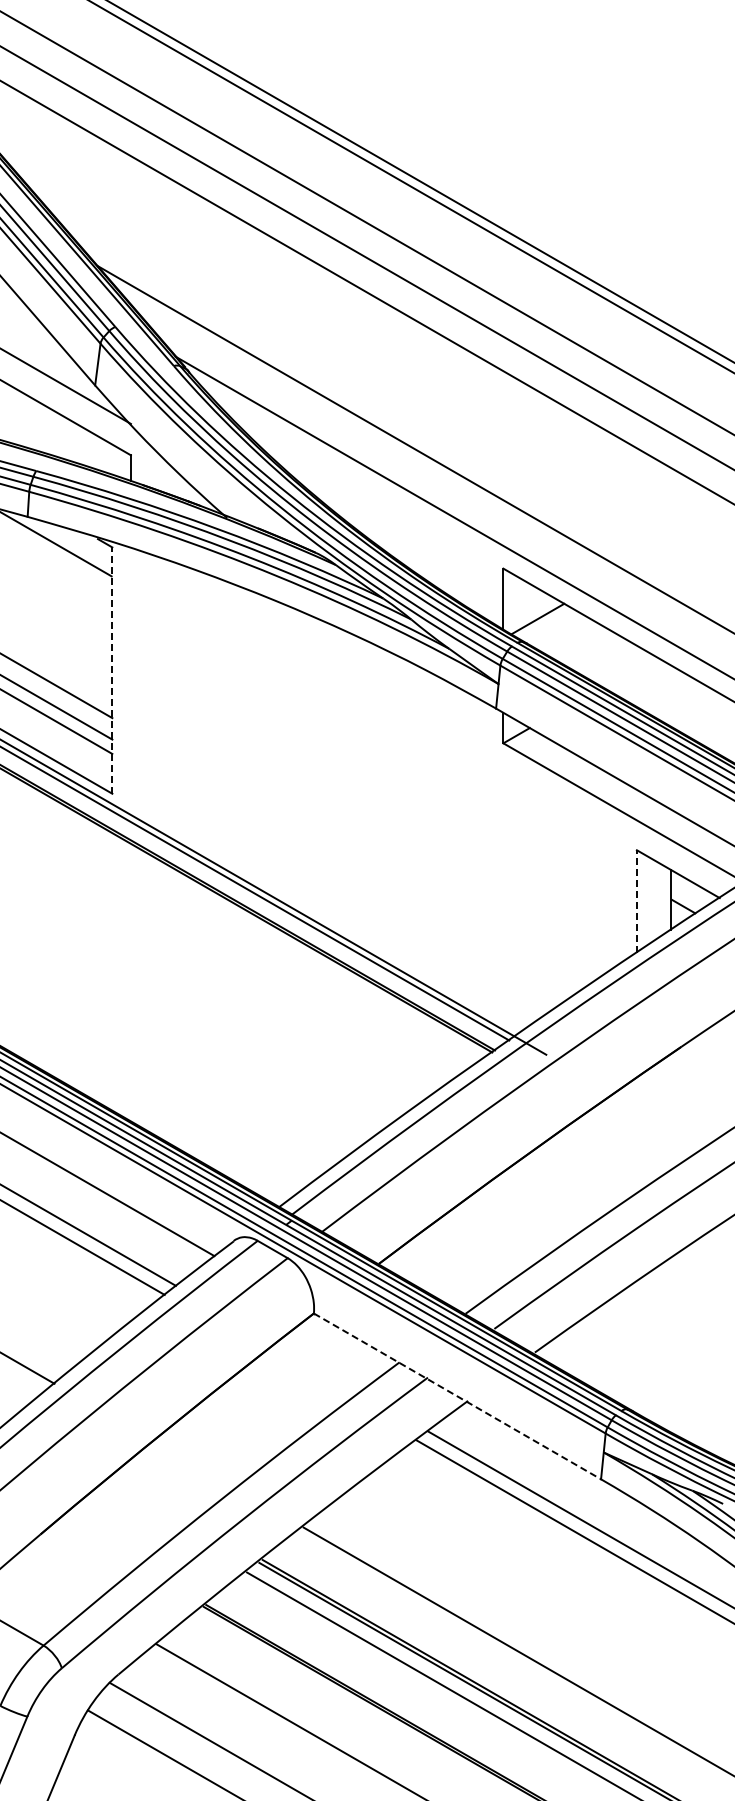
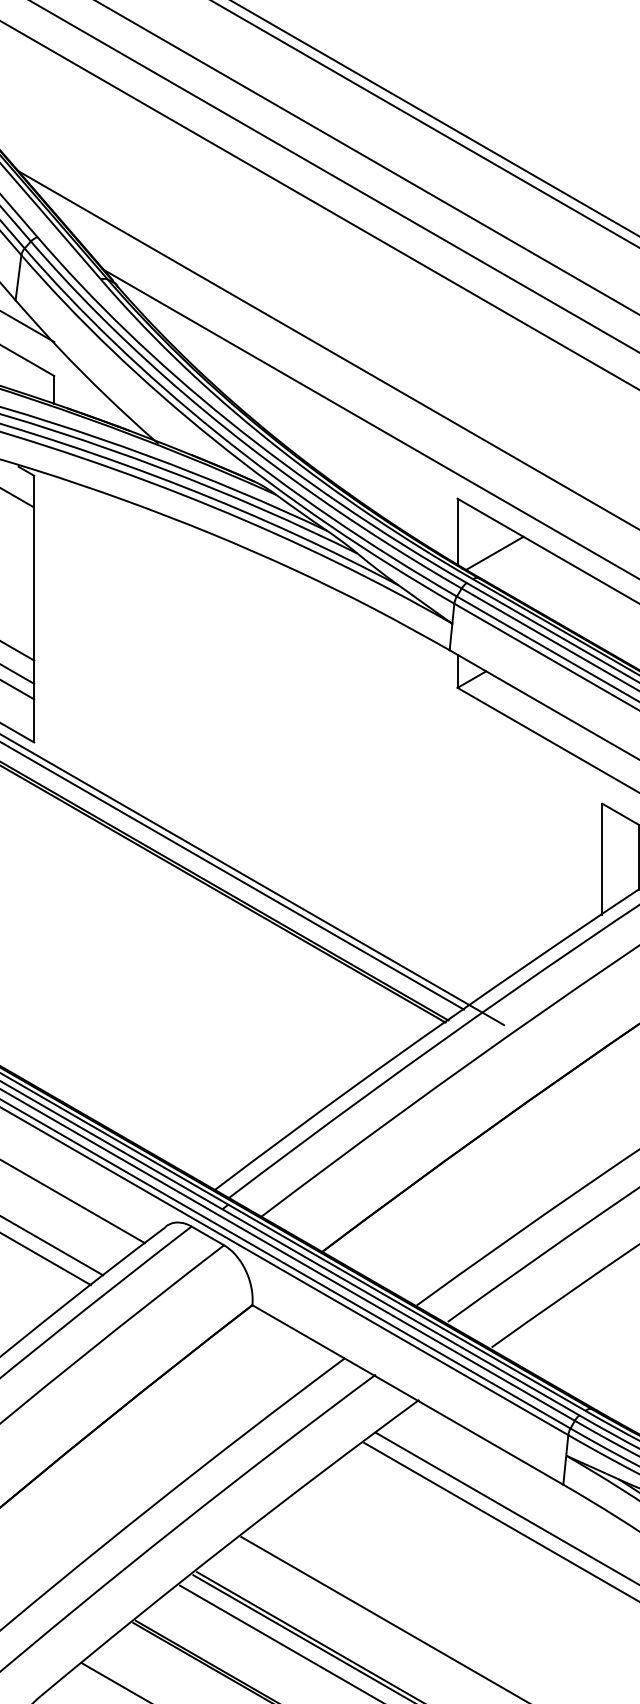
line: (112, 670) -> (34, 609), dashed -> solid
line: (636, 901) -> (601, 859), dashed -> solid
line: (457, 1396) -> (407, 1395), dashed -> solid

